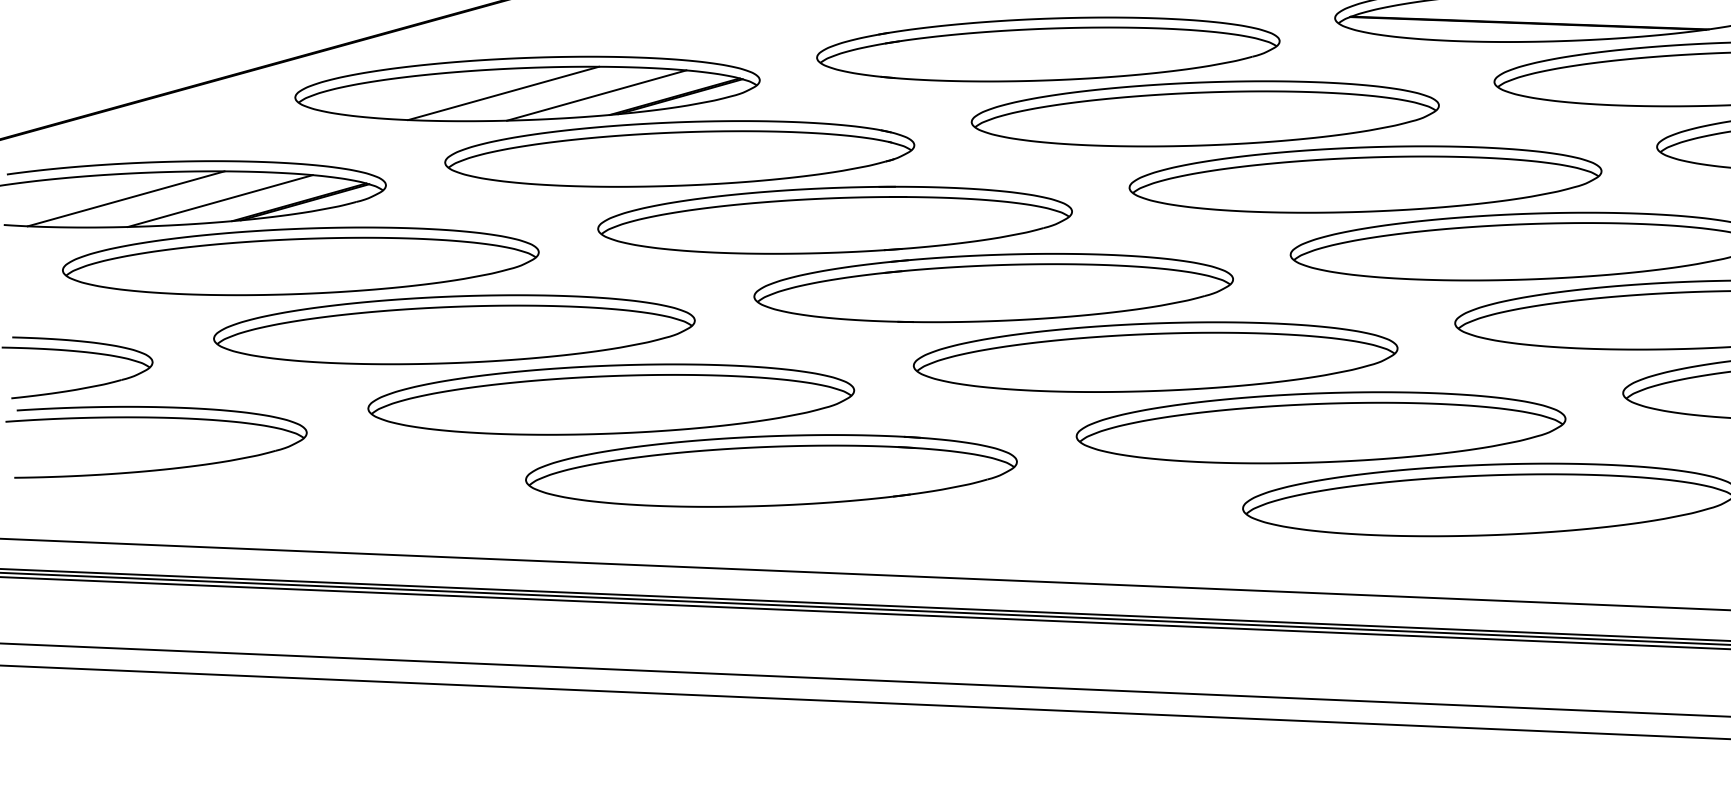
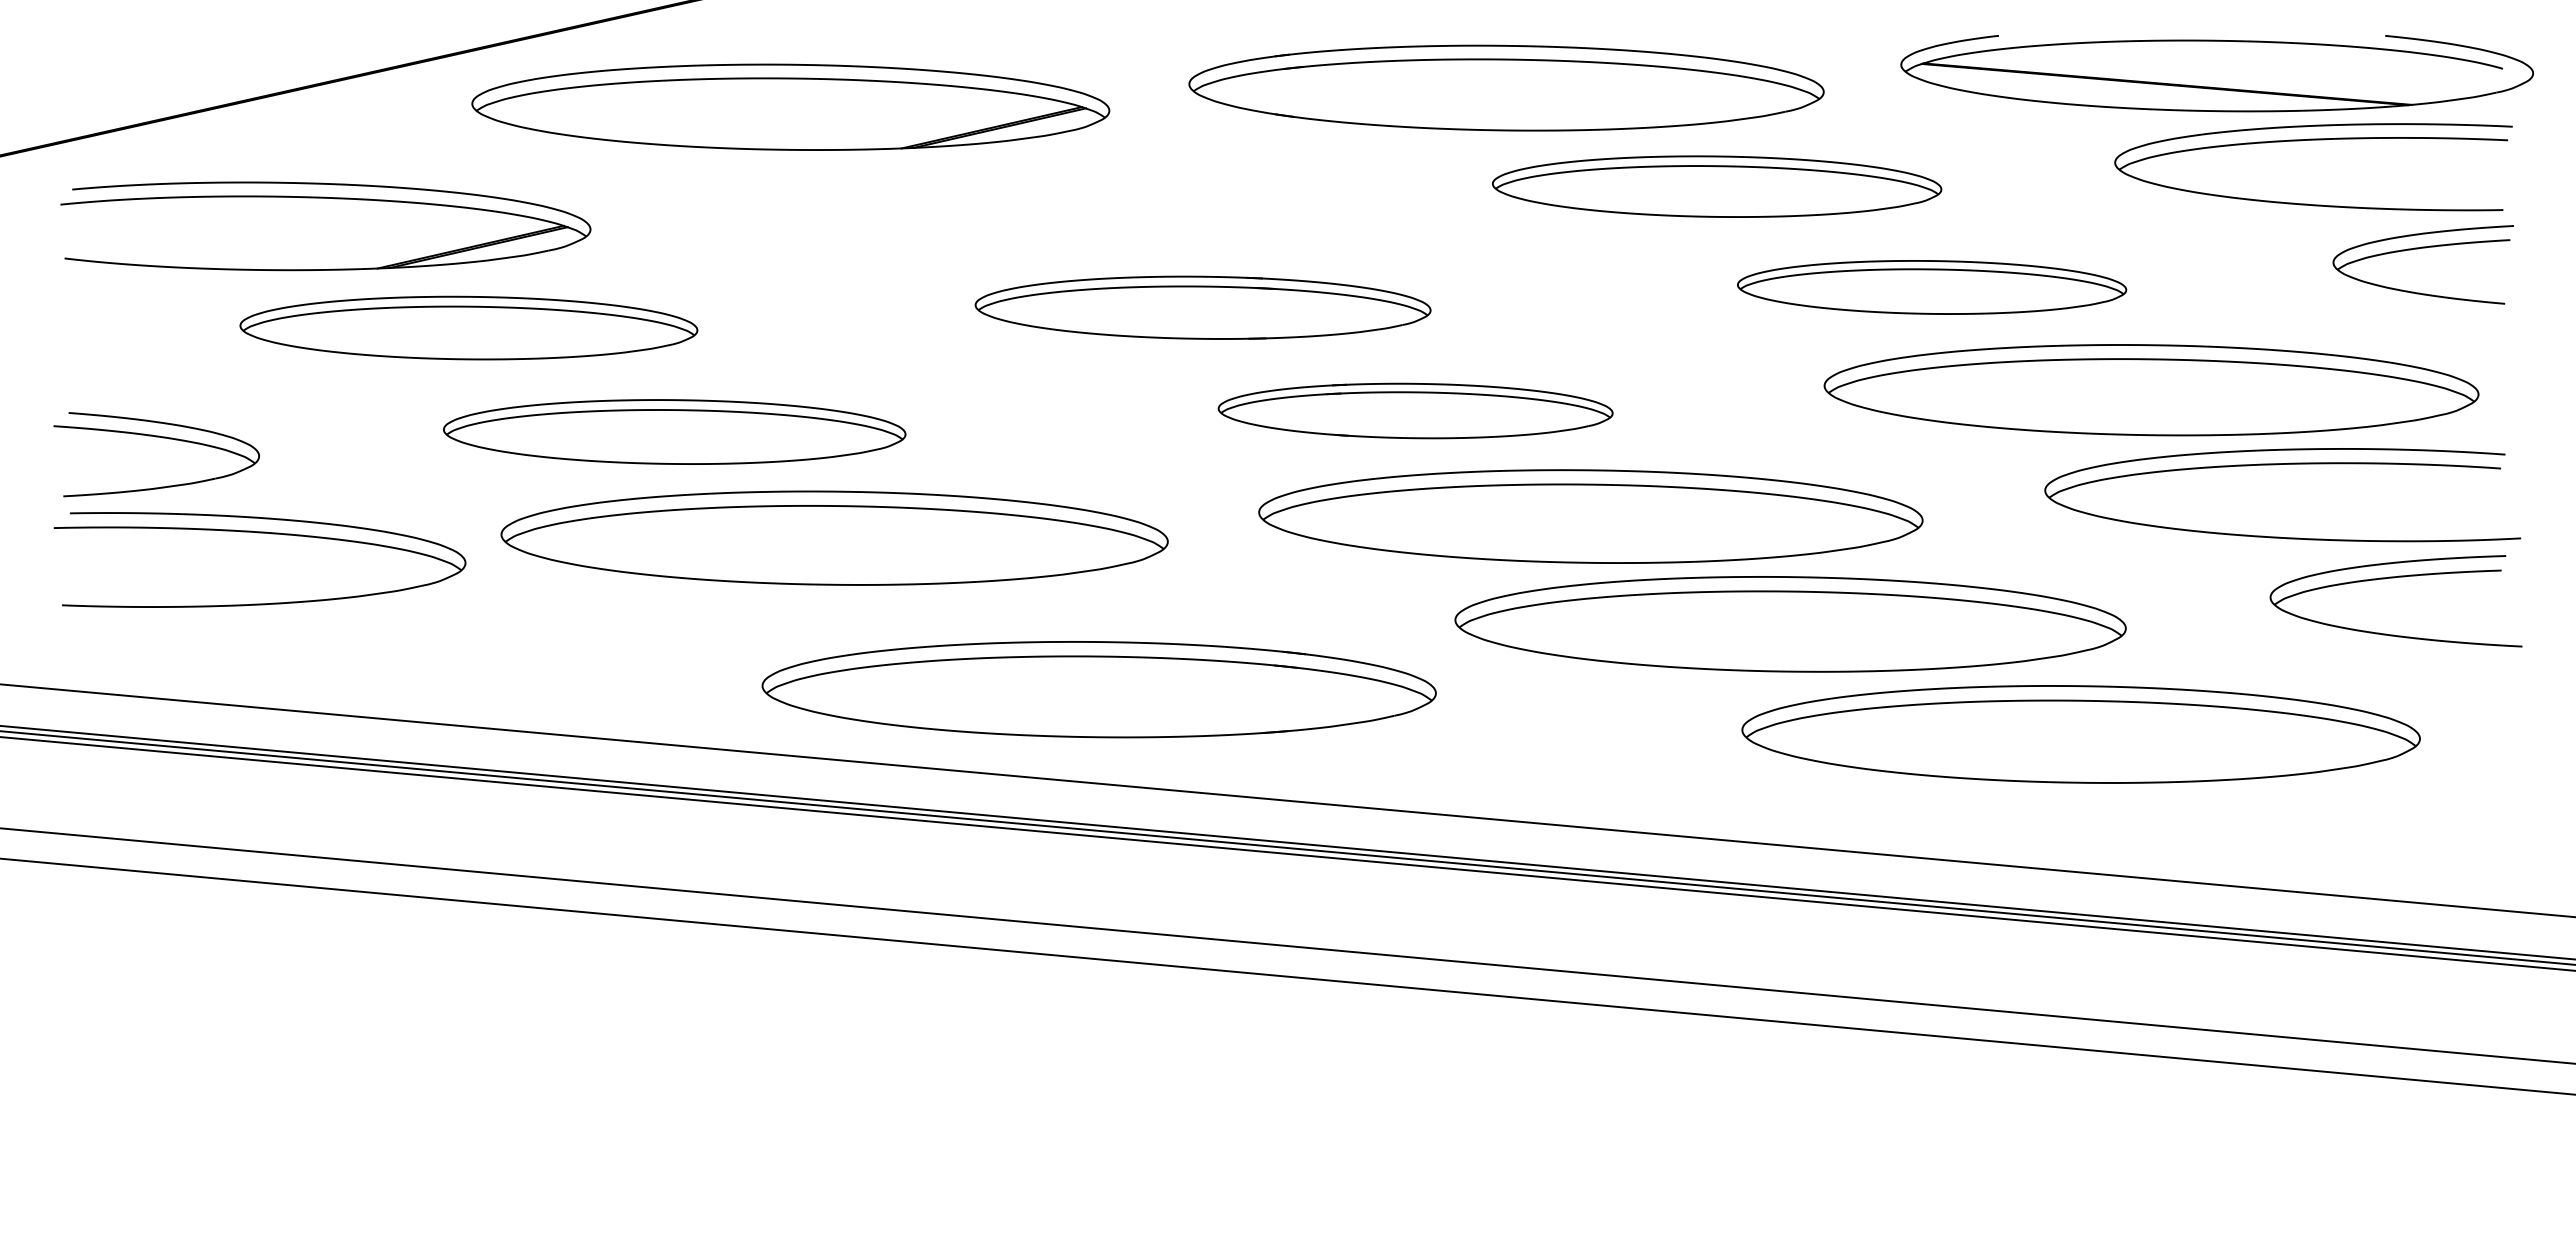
line: (503, 93) -> (757, 111), removed
line: (596, 95) -> (884, 120), removed
part: (1204, 113) -> (1716, 186), size x0.7
part: (679, 153) -> (994, 206), removed
part: (1365, 179) -> (1931, 287), size x0.6
line: (125, 198) -> (233, 230), removed
line: (220, 200) -> (362, 239), removed
part: (834, 220) -> (1202, 307), size x0.7
part: (300, 260) -> (468, 327), size x0.7
part: (993, 287) -> (1415, 410), size x0.6
part: (454, 329) -> (674, 431), size x0.7
part: (1155, 357) -> (1590, 516), moved
part: (611, 399) -> (834, 537), moved
part: (1320, 427) -> (1790, 624), moved
part: (770, 470) -> (1098, 689), moved

